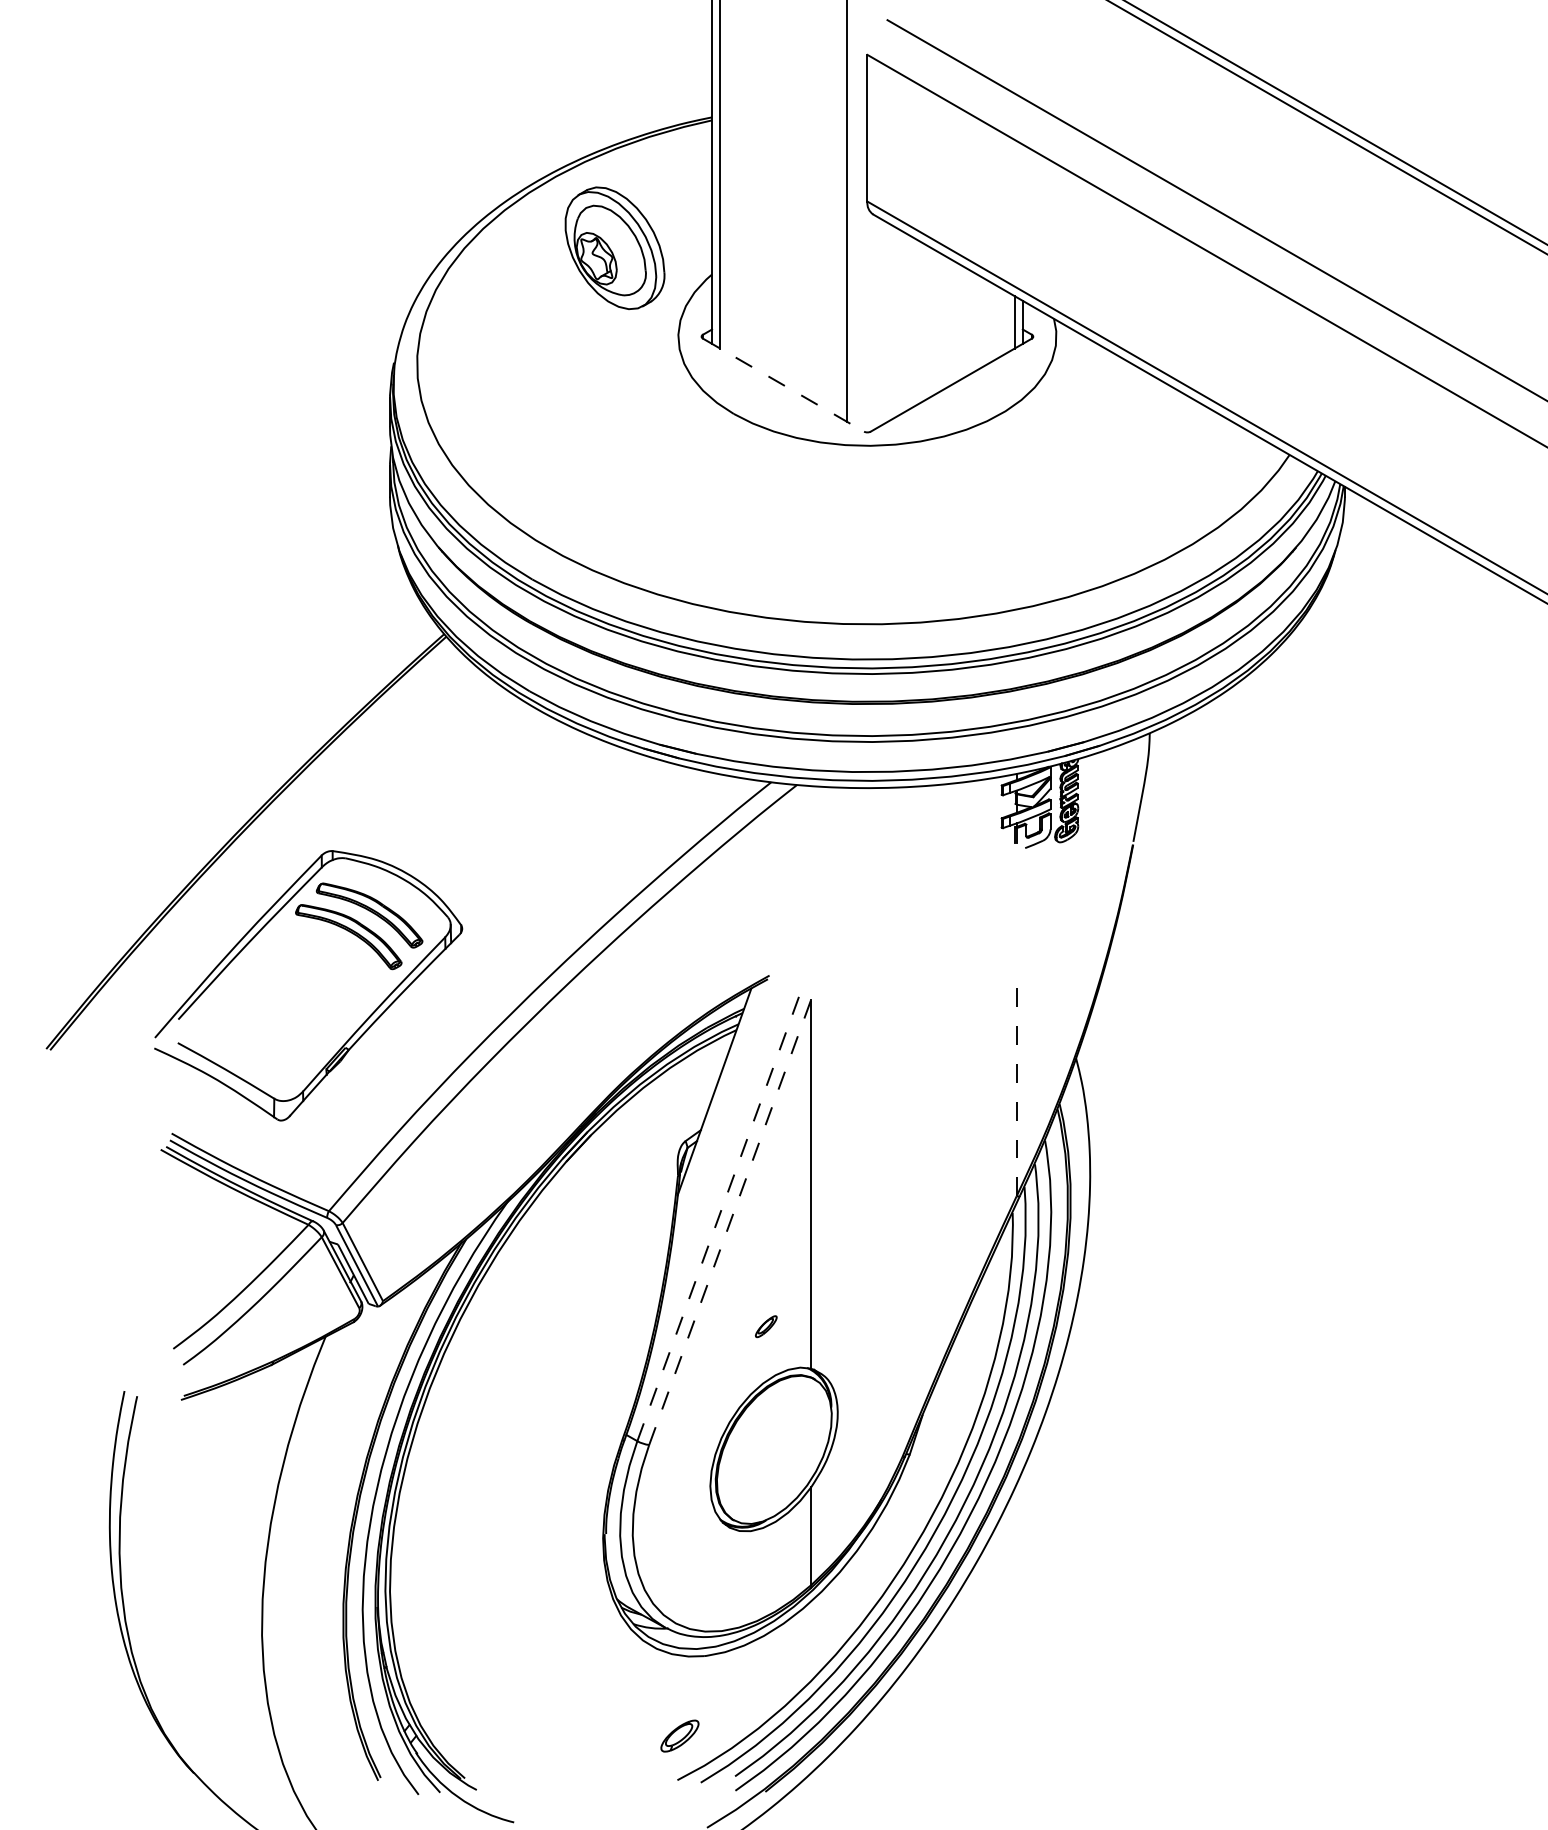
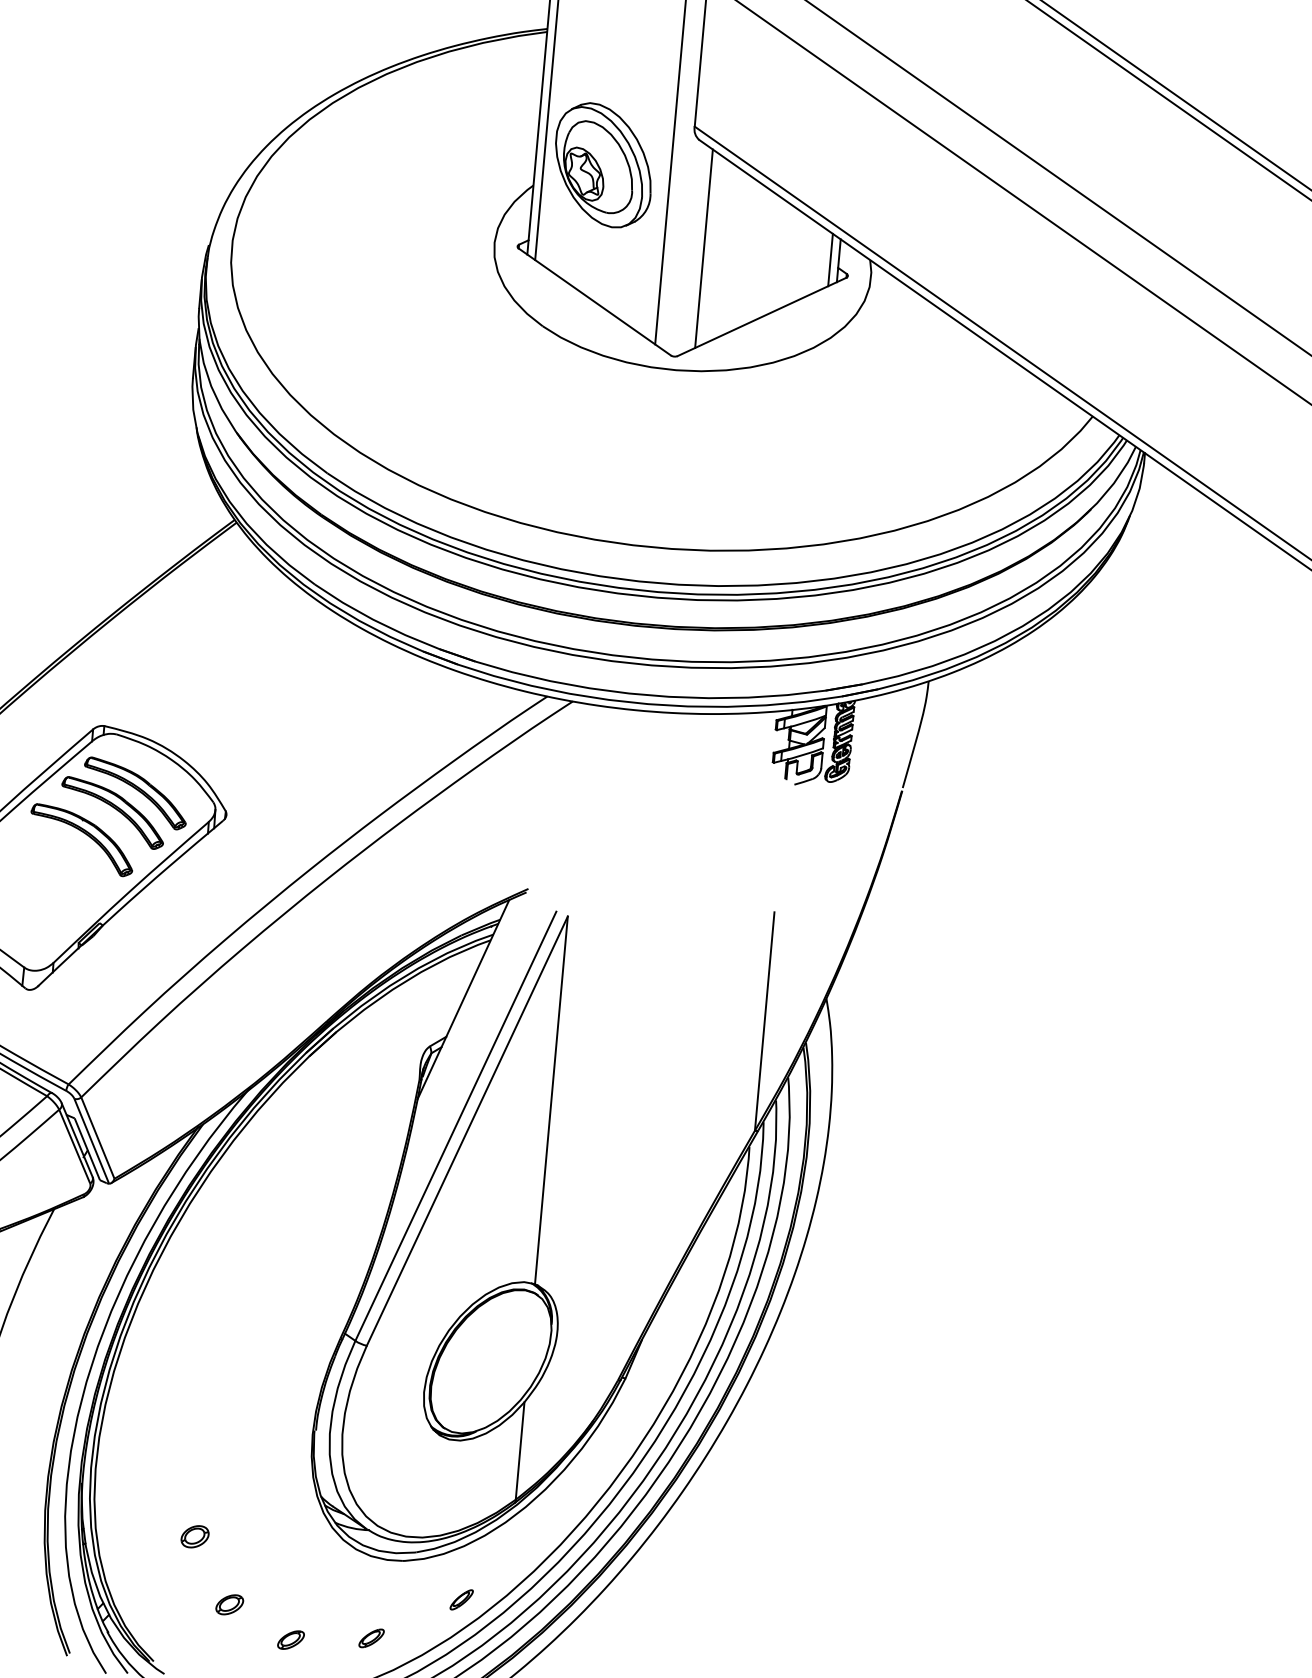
part: (614, 247) -> (603, 164), moved
line: (887, 322) -> (703, 248), added
line: (783, 385) -> (594, 302), dashed -> solid
part: (322, 960) -> (84, 834), added
line: (1016, 1086) -> (764, 1021), dashed -> solid
line: (718, 1218) -> (456, 1126), dashed -> solid
line: (730, 1222) -> (467, 1131), dashed -> solid
part: (766, 1326) -> (461, 1599), moved
part: (494, 1650) -> (194, 1536), added
part: (535, 1715) -> (229, 1605), added
part: (679, 1735) -> (371, 1637), size x0.62
part: (599, 1744) -> (290, 1639), added

